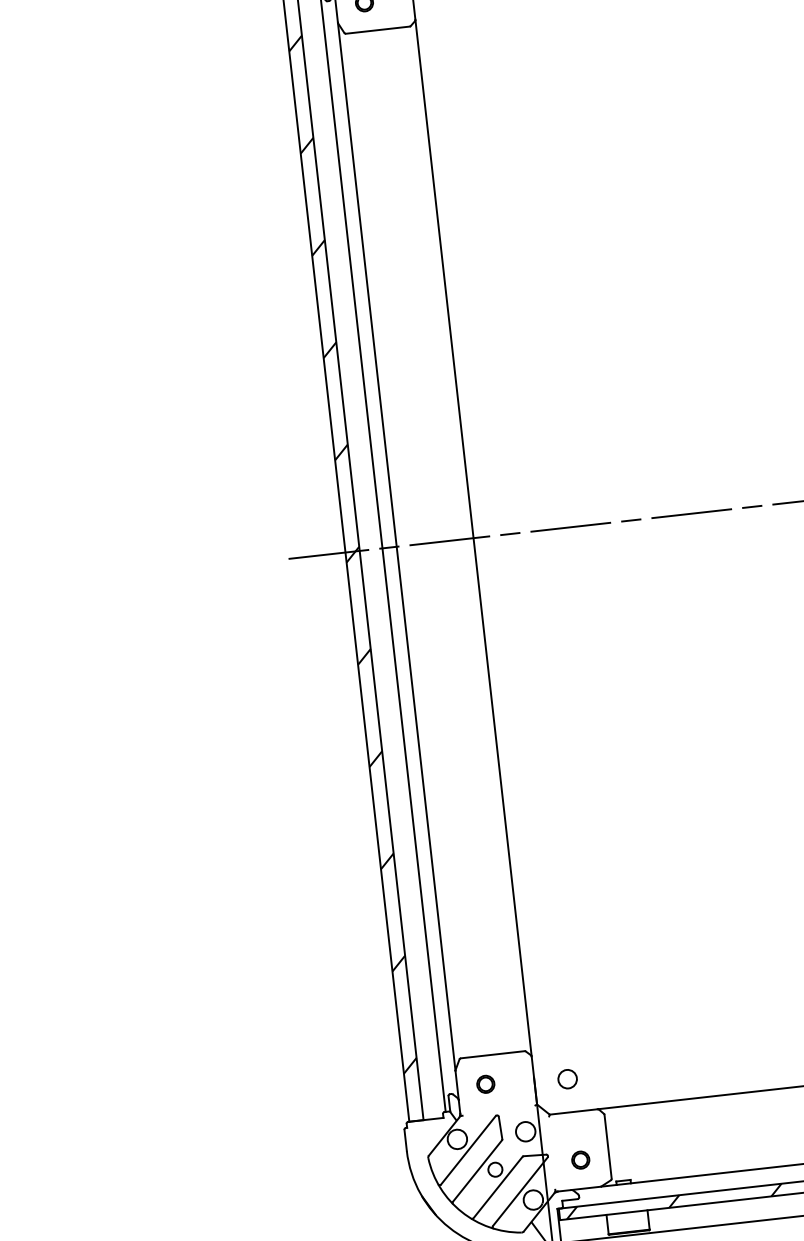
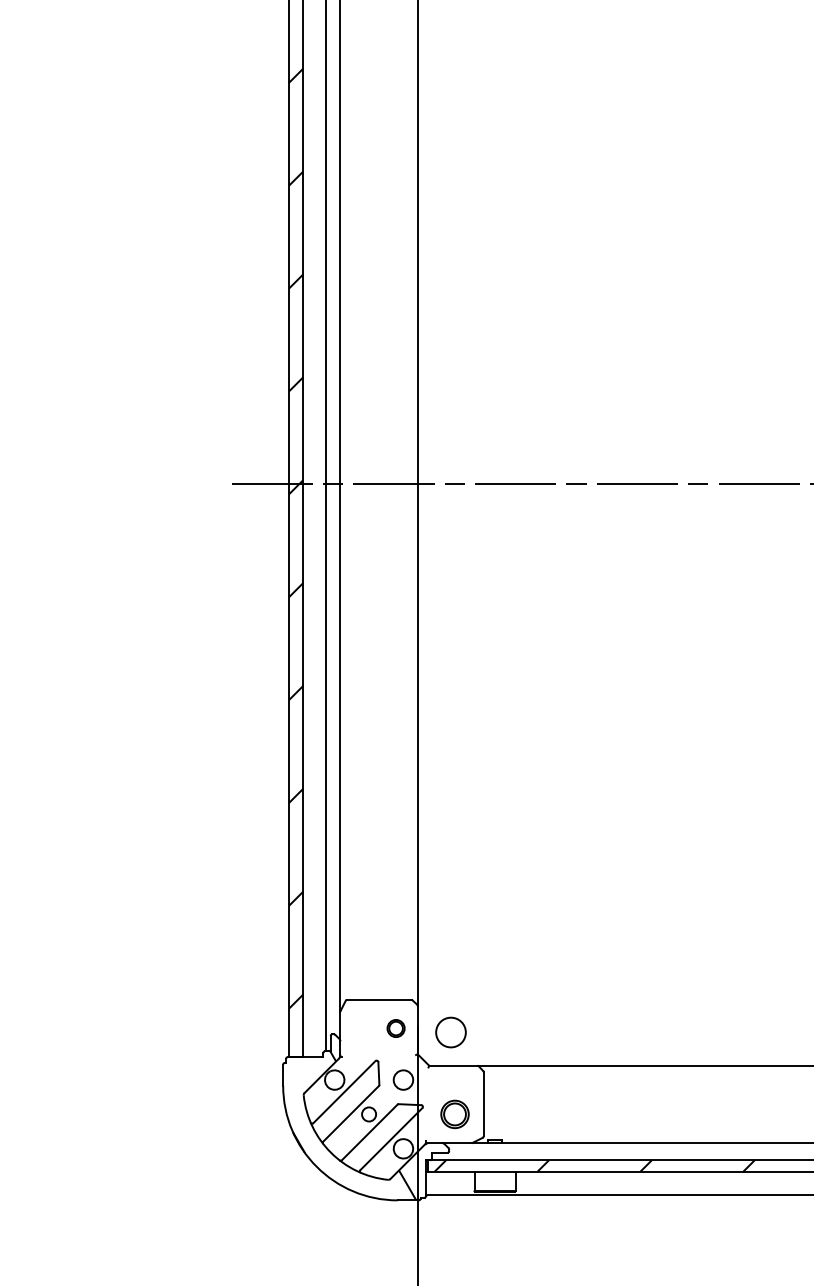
circle: (567, 1079) -> (450, 1032), size x1.6
part: (485, 1084) -> (395, 1028), moved
circle: (580, 1160) -> (454, 1114), size x1.6

